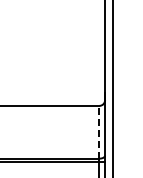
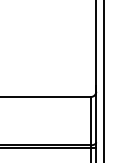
line: (99, 131) -> (91, 120), dashed -> solid

